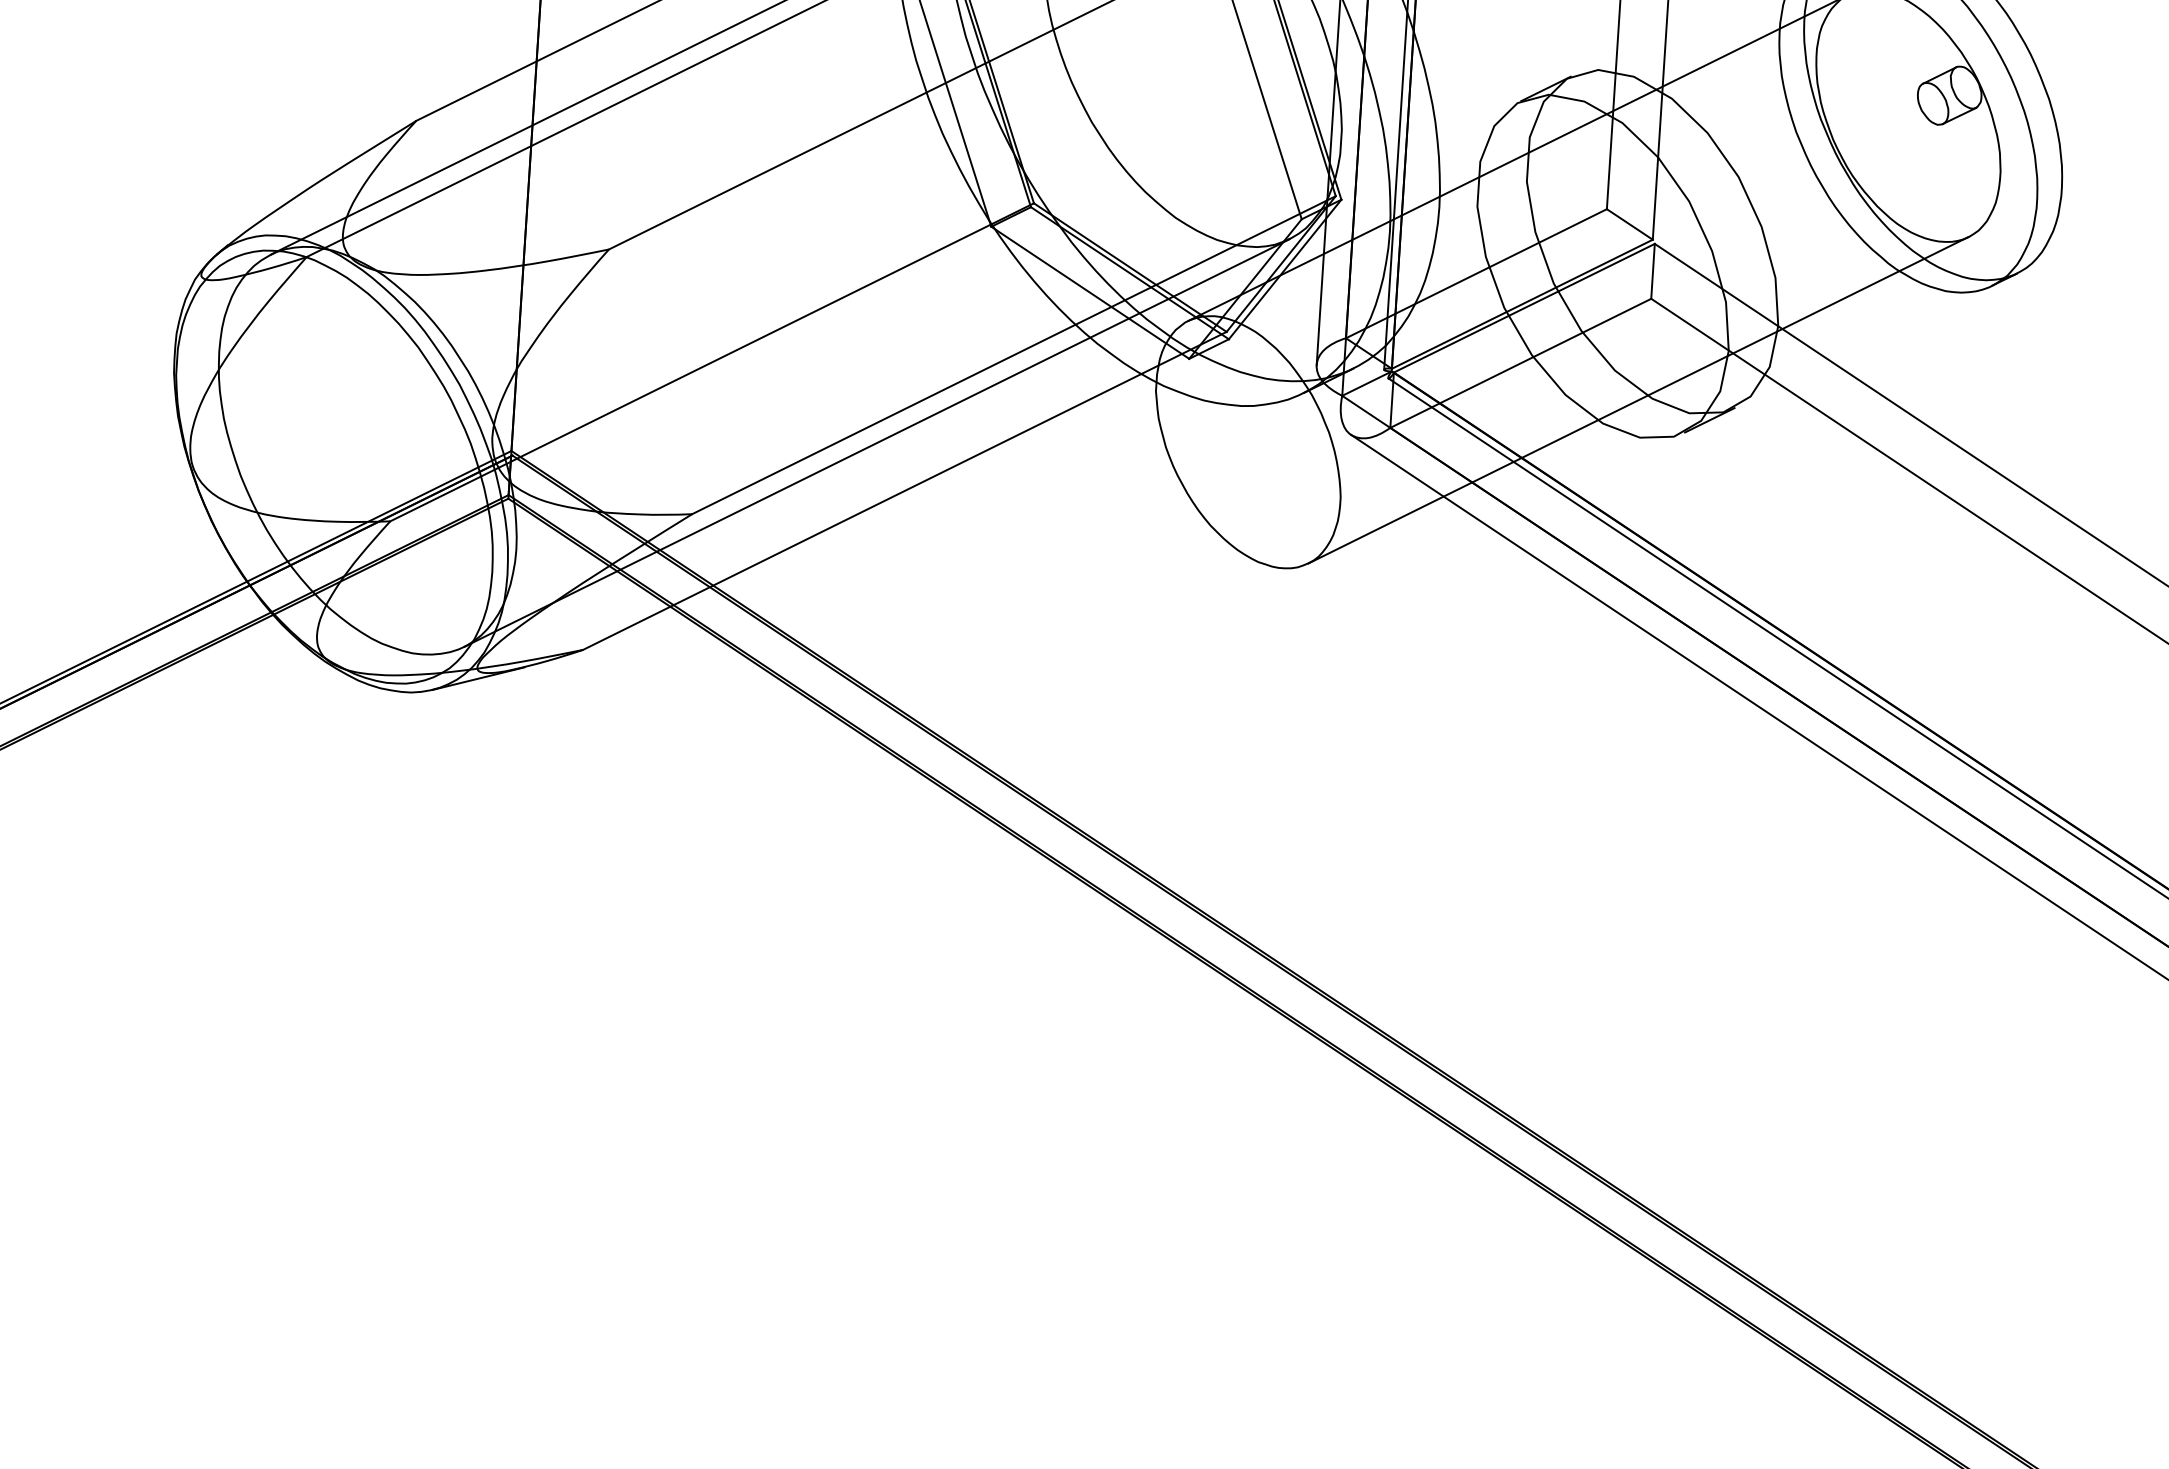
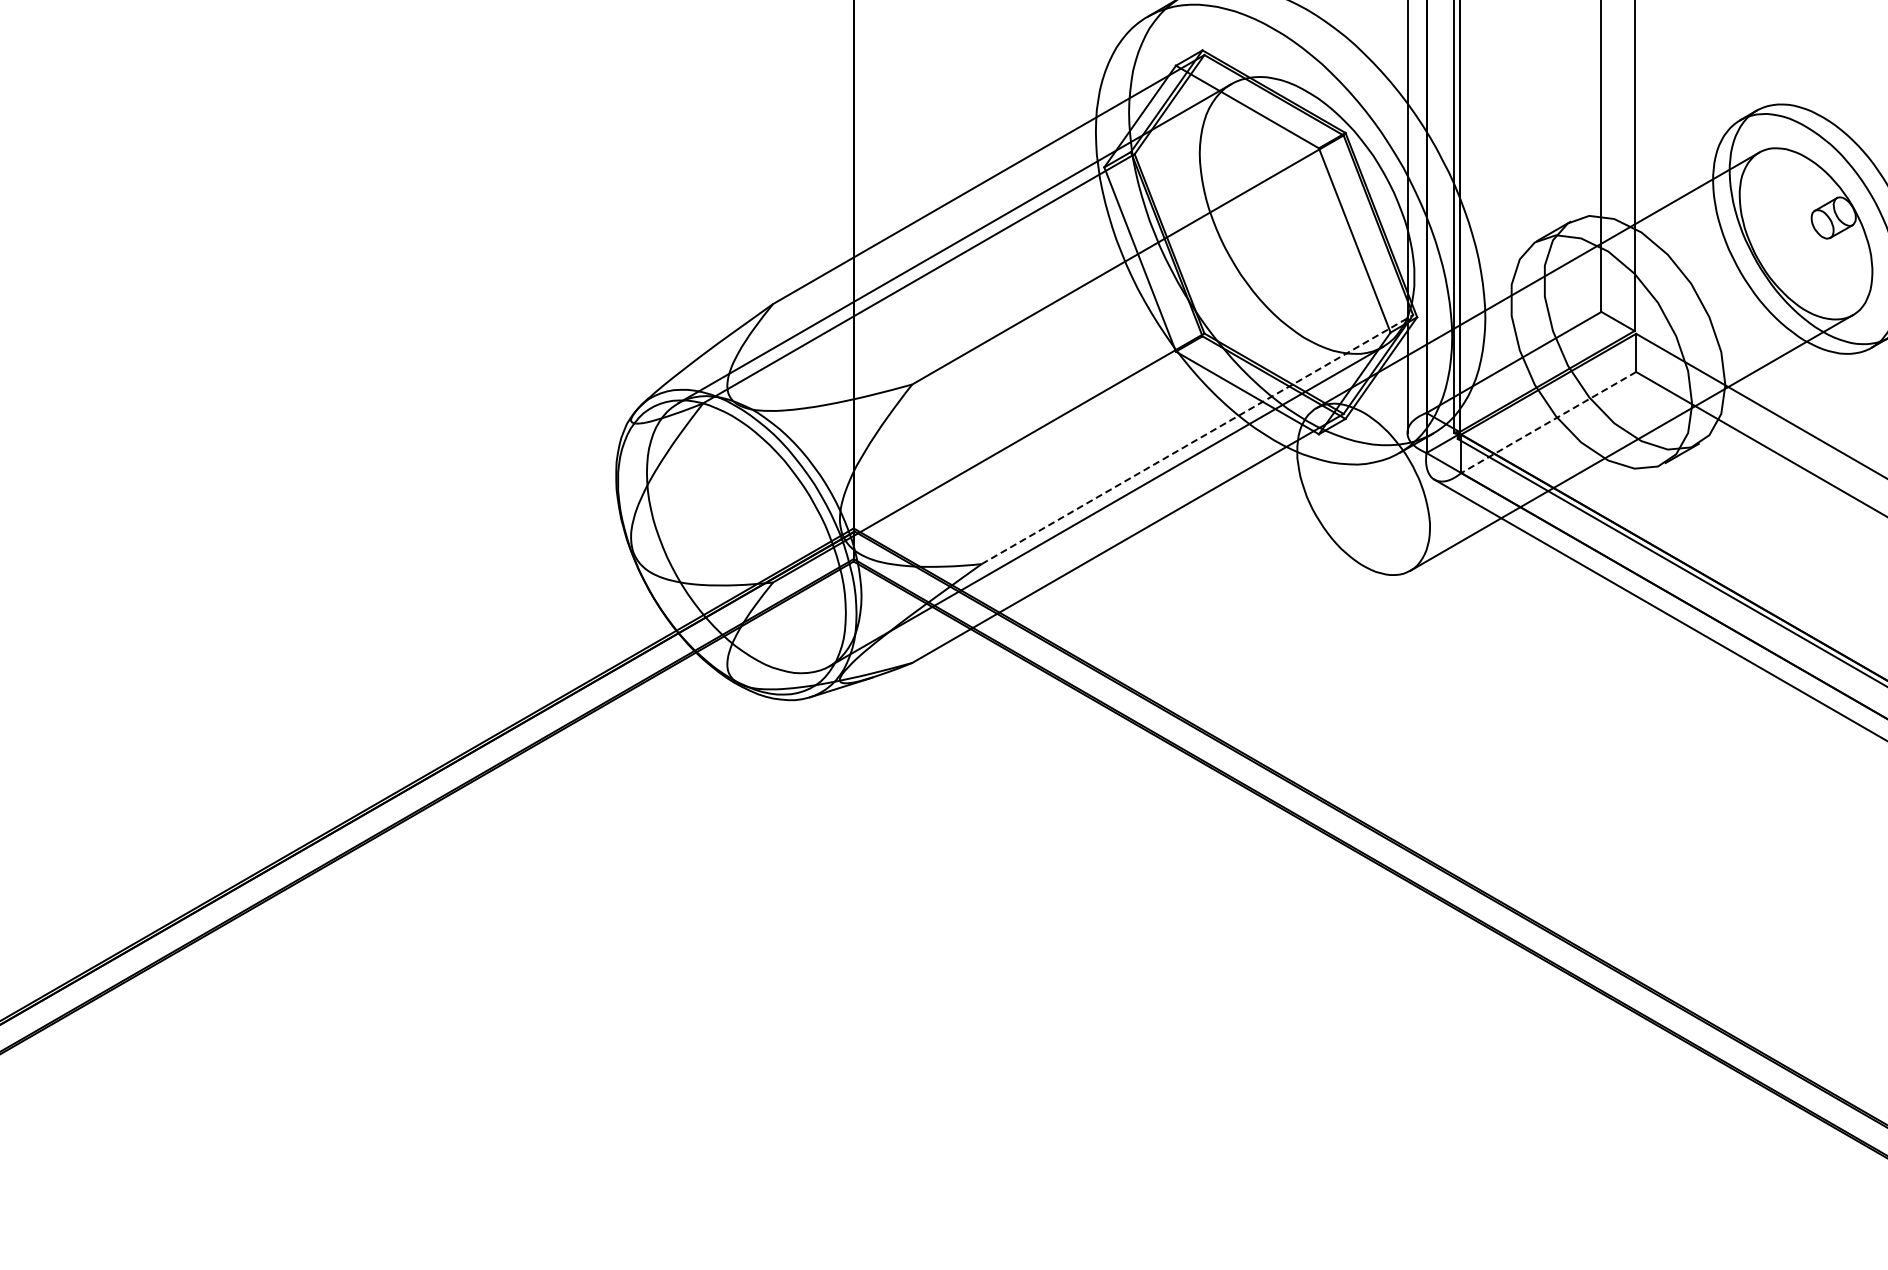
line: (1014, 355) -> (1197, 439), solid -> dashed
line: (1520, 363) -> (1548, 422), solid -> dashed

